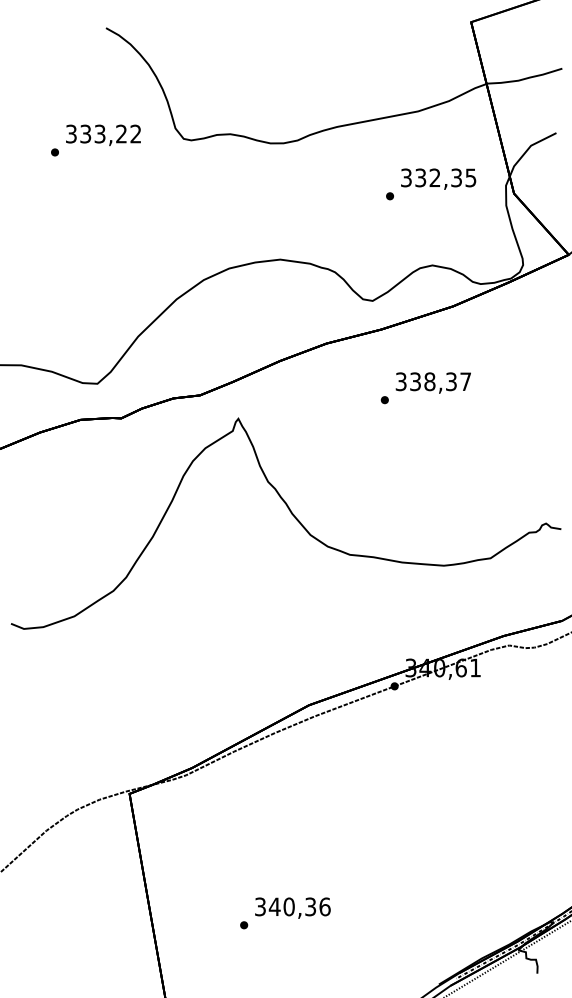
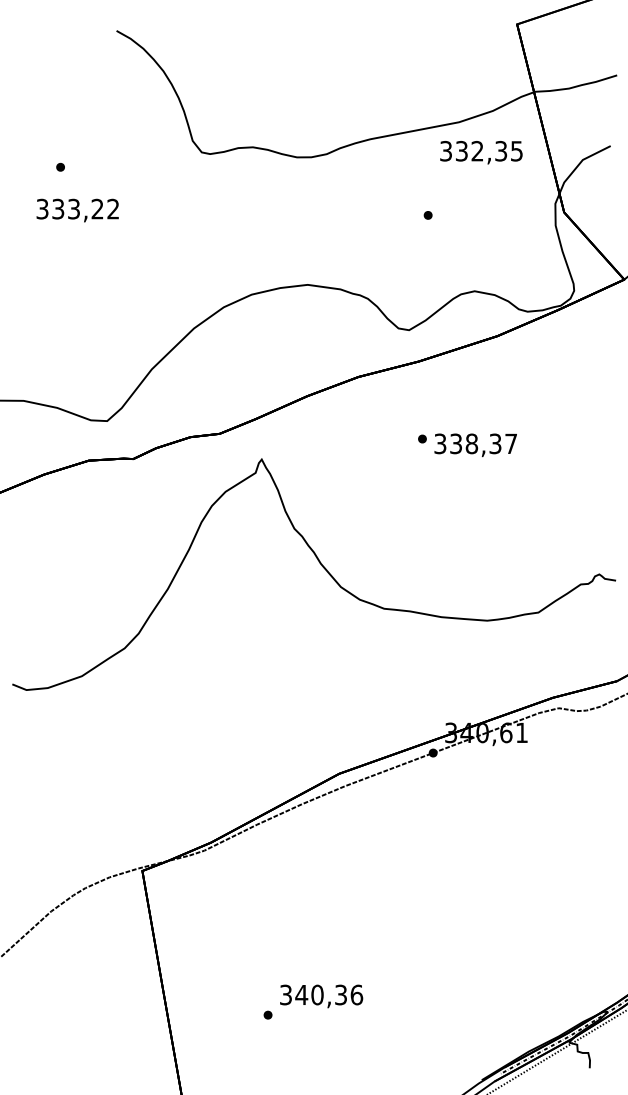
text: (103, 135) -> (77, 210), moved
text: (438, 179) -> (481, 152), moved
text: (433, 383) -> (475, 445), moved

